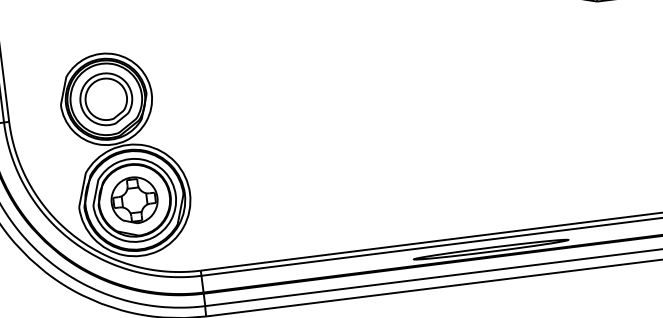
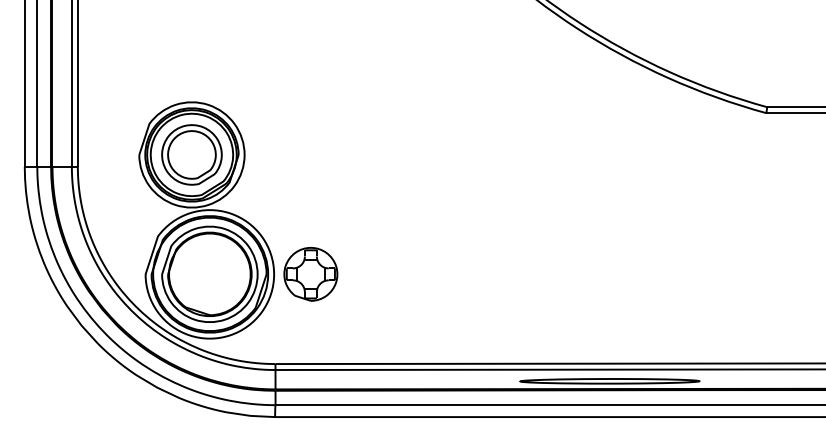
part: (134, 200) -> (310, 274), moved

